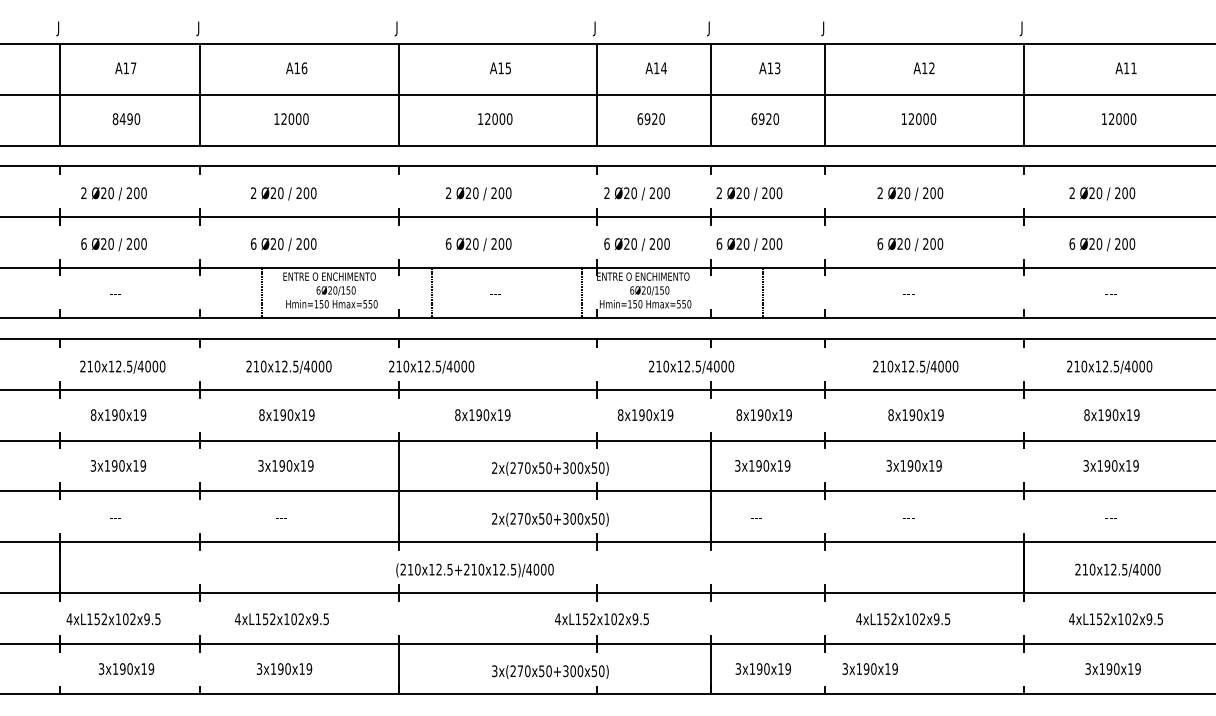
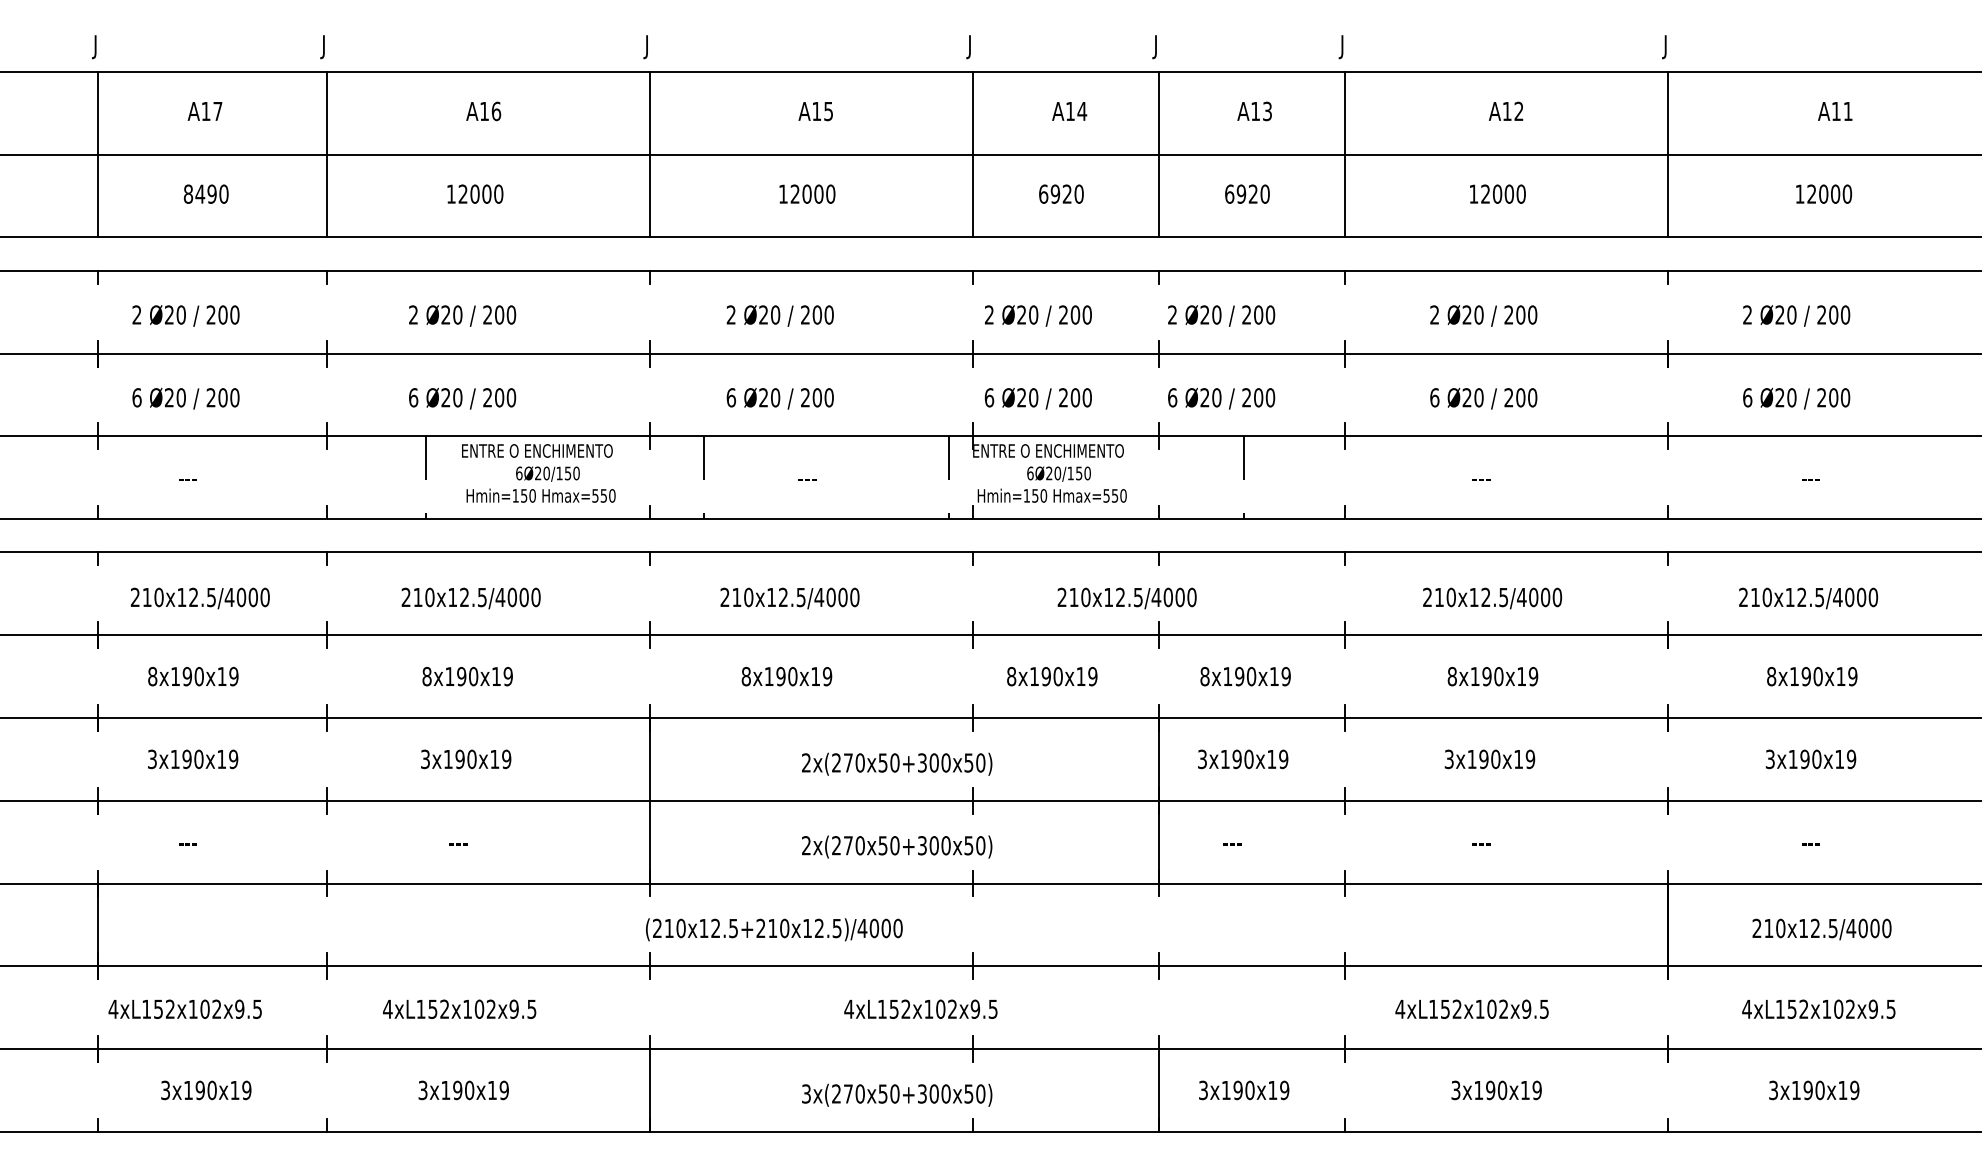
text: (431, 366) -> (789, 597), moved
text: (601, 619) -> (920, 1009), moved
text: (869, 668) -> (1495, 1089), moved

